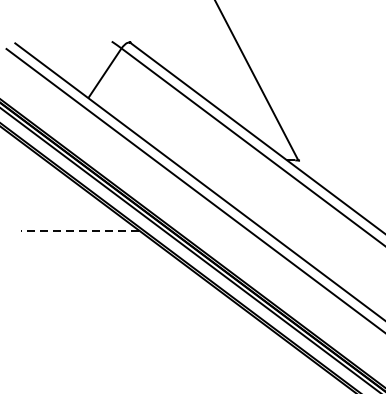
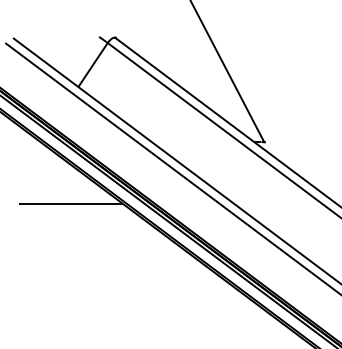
line: (79, 230) -> (70, 204), dashed -> solid

